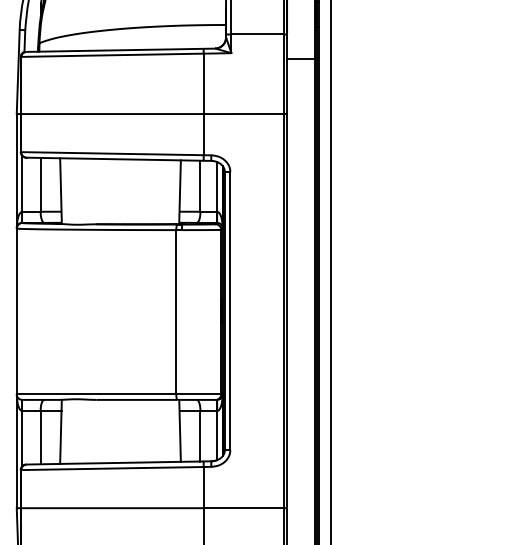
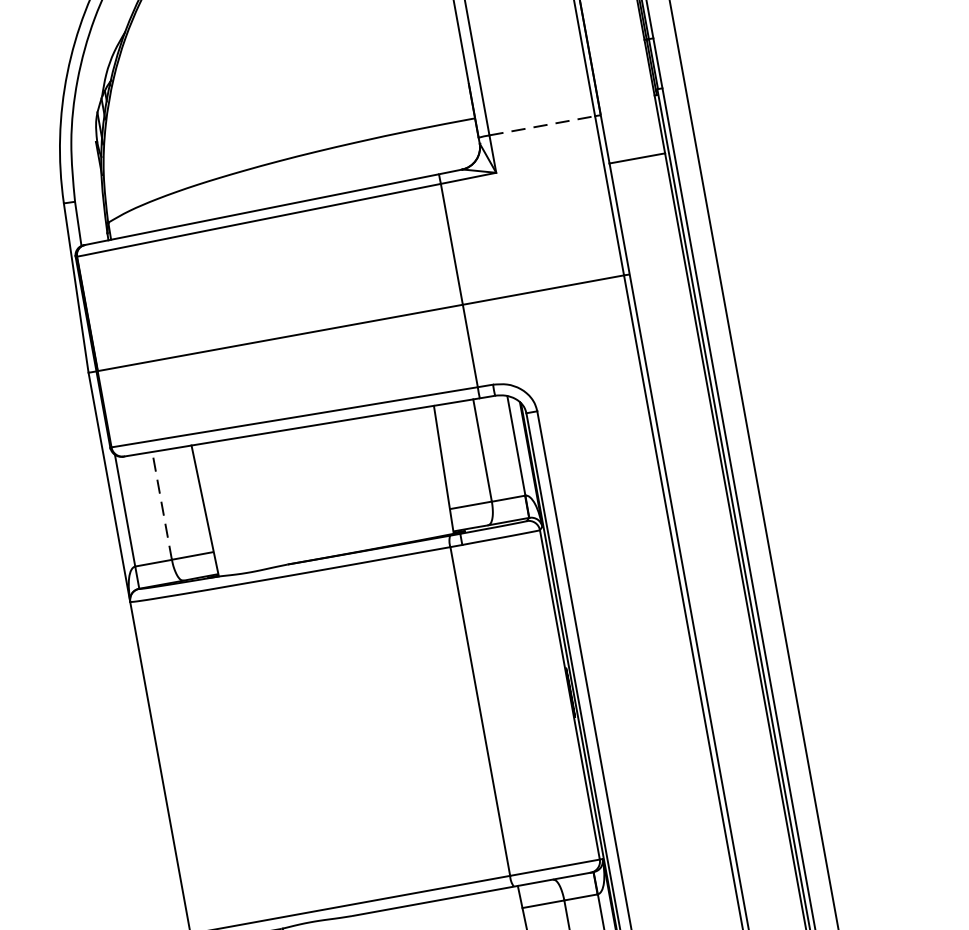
line: (258, 34) -> (543, 125), solid -> dashed
line: (40, 184) -> (161, 505), solid -> dashed

